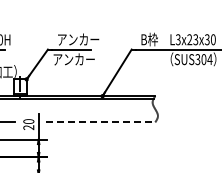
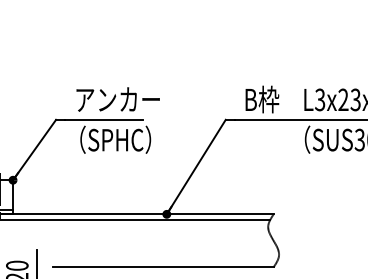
text: (73, 59) -> (107, 139), アンカー -> （SPHC）
line: (101, 122) -> (164, 267), dashed -> solid

